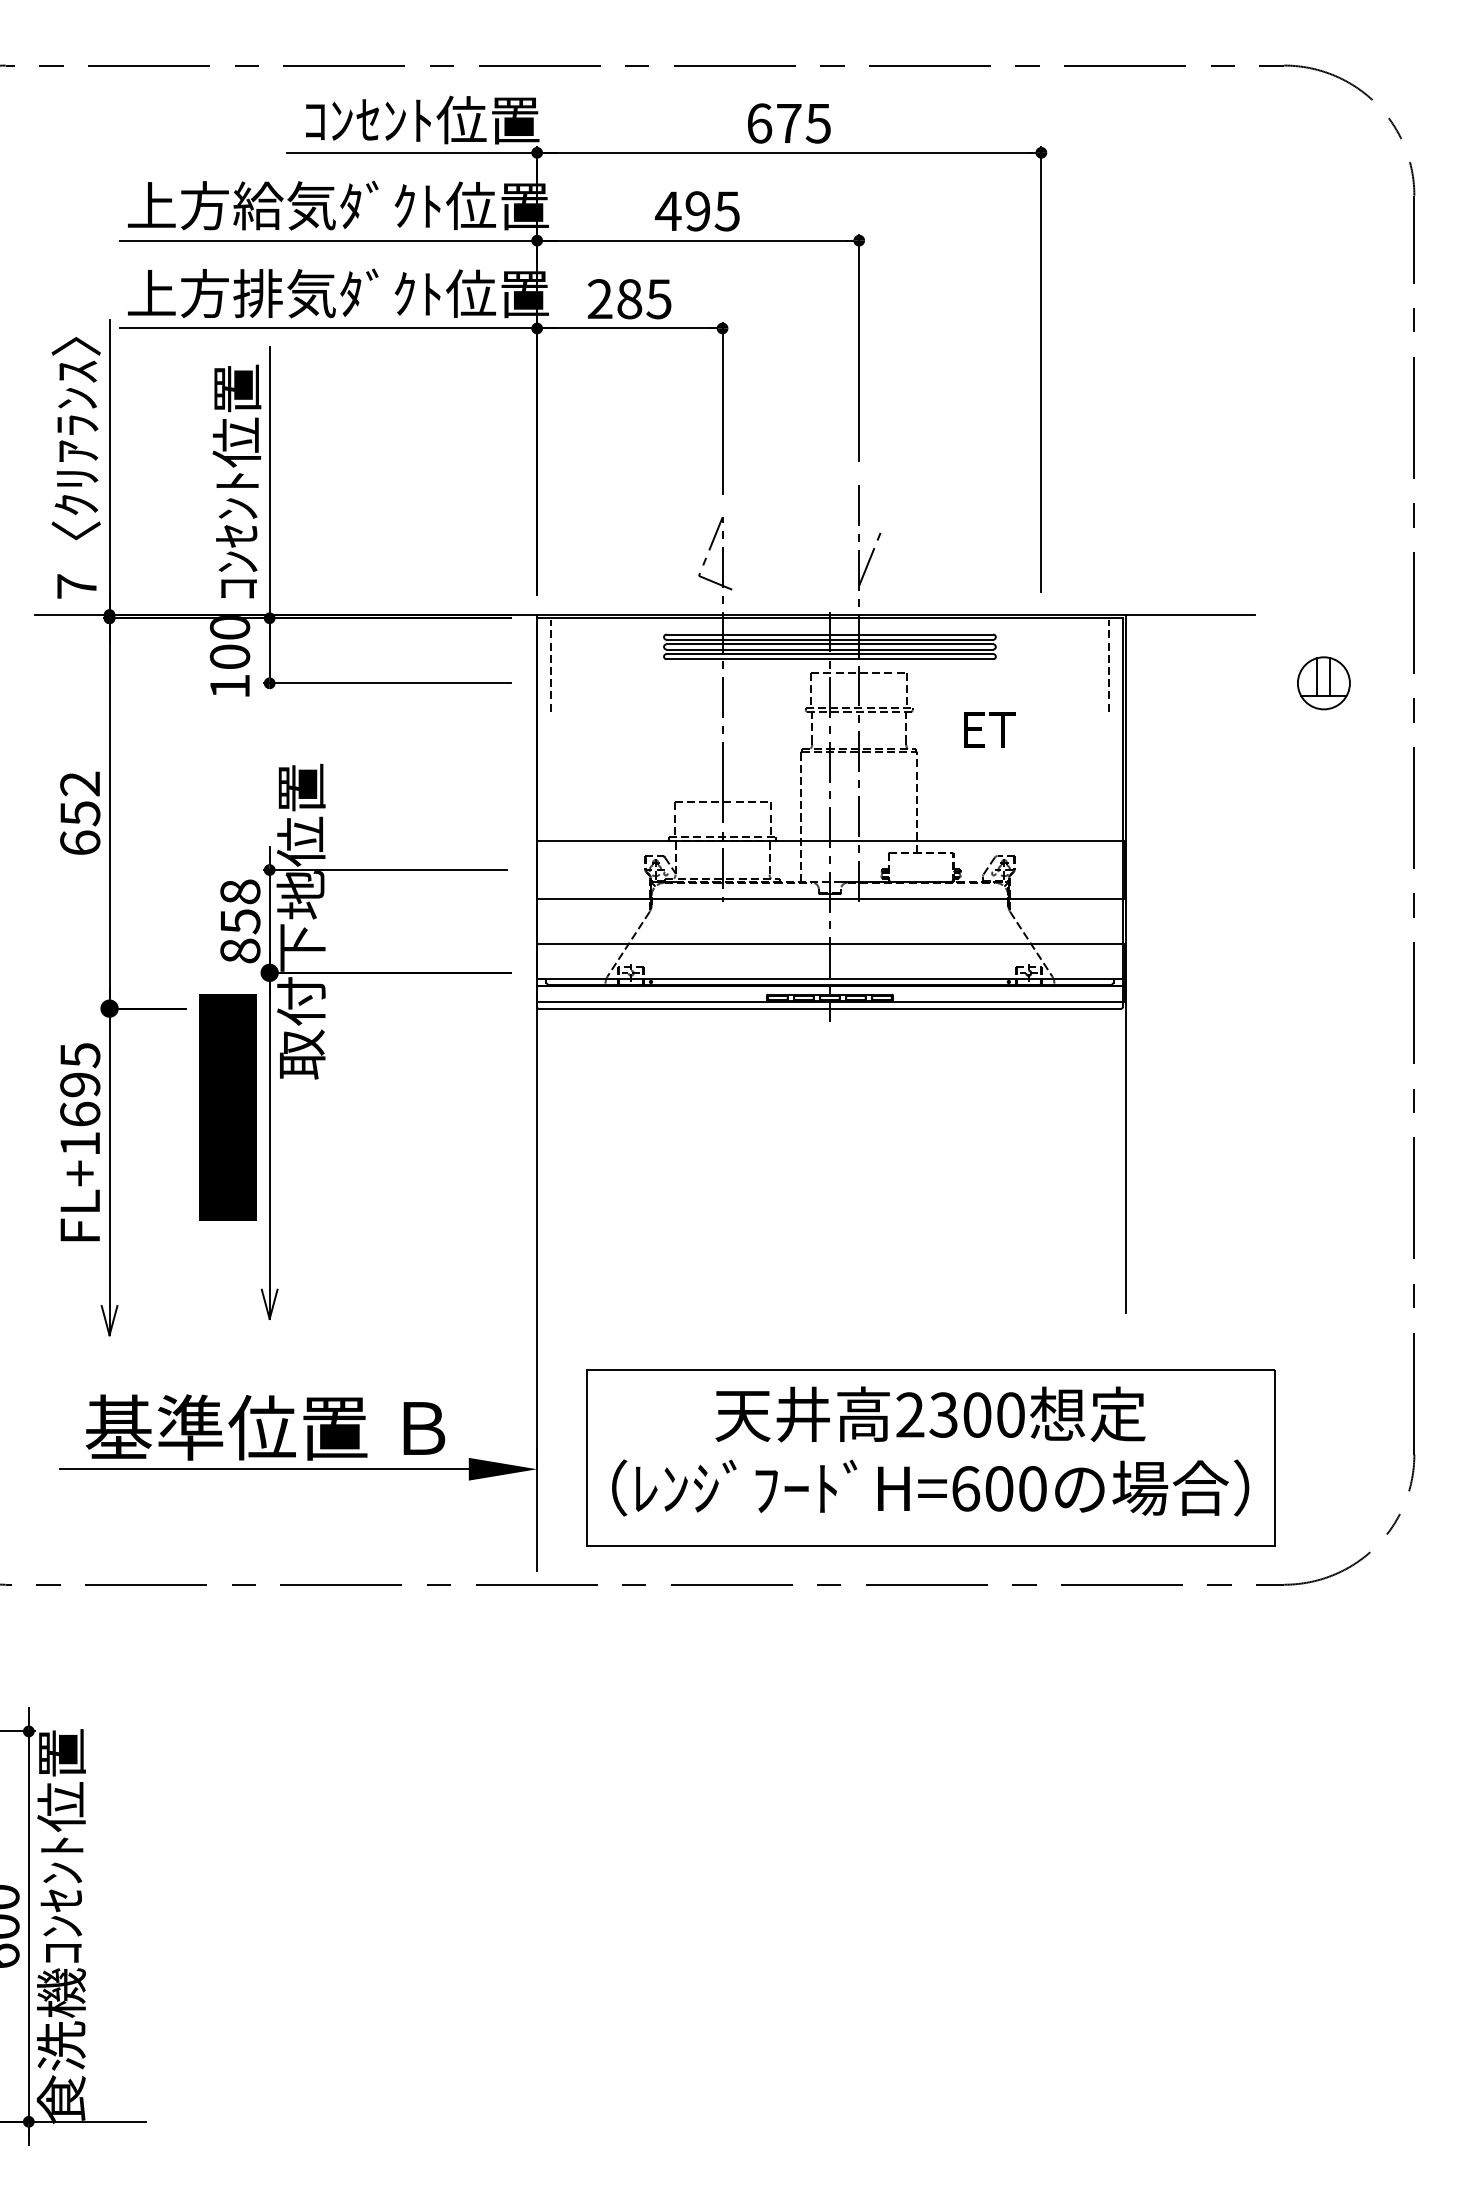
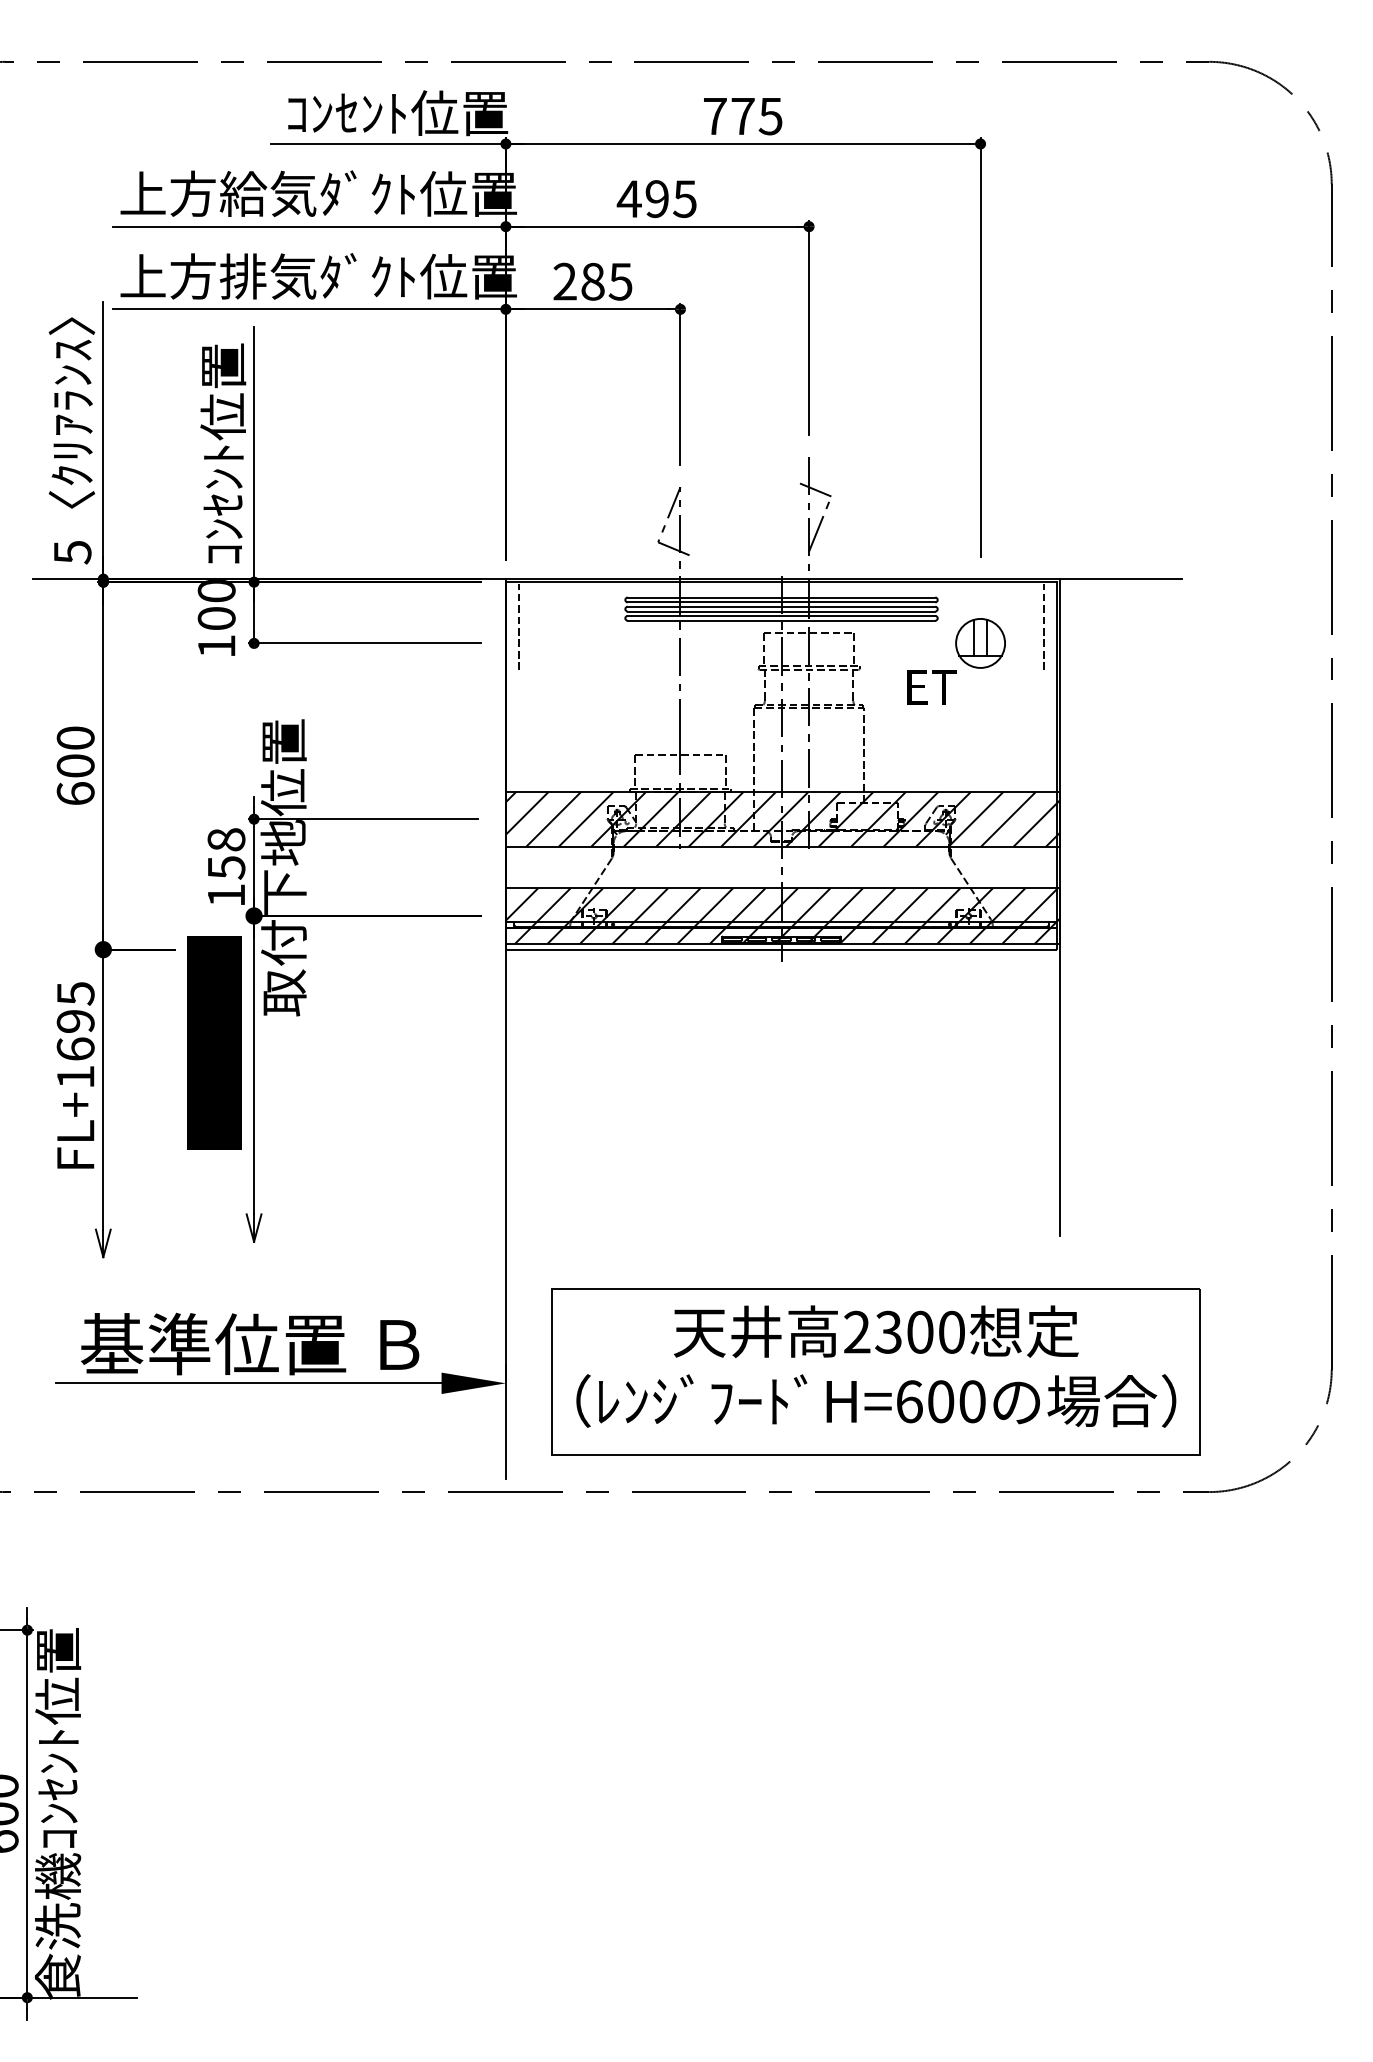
text: (759, 123) -> (715, 116), 675 -> 775
line: (866, 519) -> (815, 489), added
text: (76, 586) -> (72, 552), 7 -> 5
part: (1323, 683) -> (980, 643), moved
text: (79, 799) -> (75, 752), 652 -> 600
hatch: (830, 869) -> (782, 818), added
text: (240, 950) -> (226, 894), 858 -> 158
hatch: (830, 972) -> (782, 915), added

